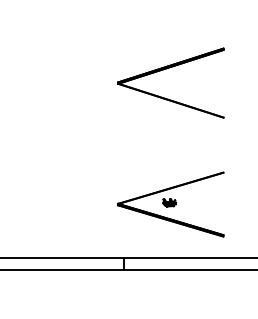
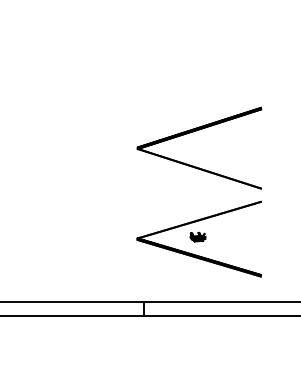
part: (165, 69) -> (193, 132), moved

